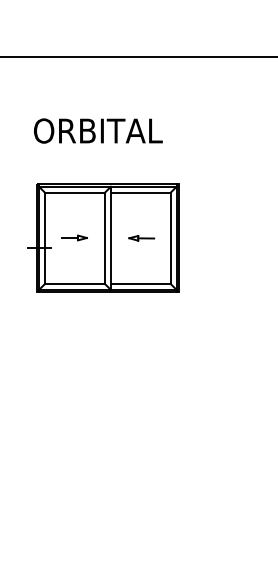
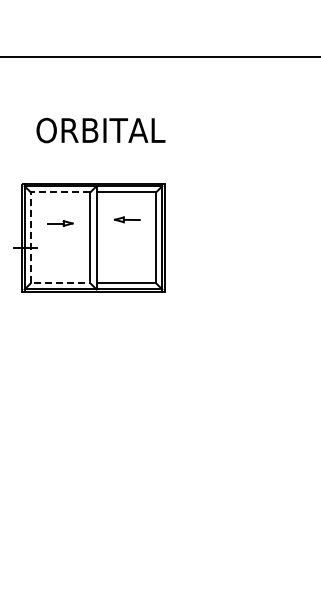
text: (97, 130) -> (100, 130), moved
part: (74, 237) -> (60, 223), moved
part: (141, 237) -> (127, 219), moved
line: (44, 238) -> (30, 238), solid -> dashed

